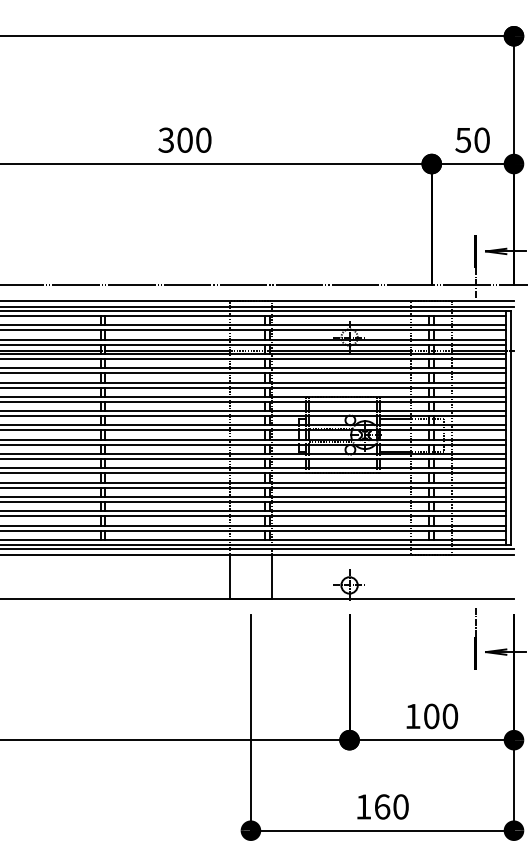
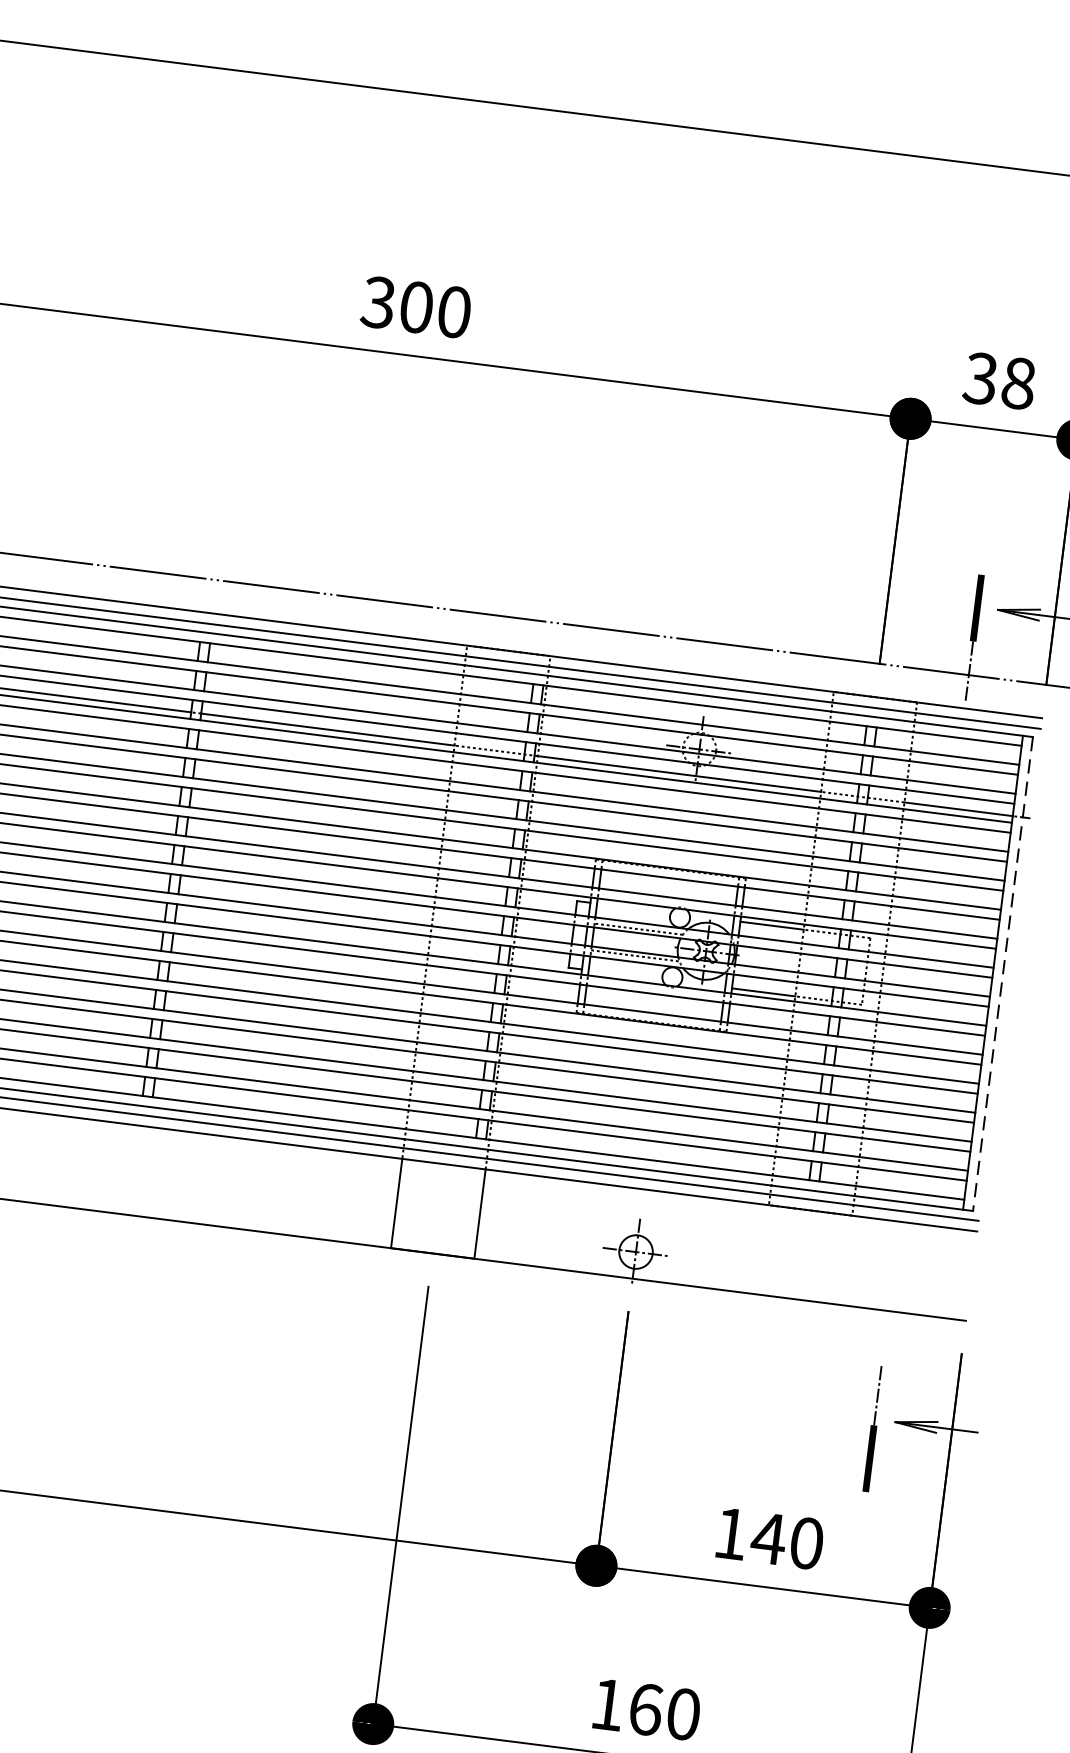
text: (472, 139) -> (999, 379), 50 -> 38
line: (510, 427) -> (1002, 973), solid -> dashed
line: (475, 638) -> (873, 1428), moved
text: (431, 716) -> (768, 1538), 100 -> 140

